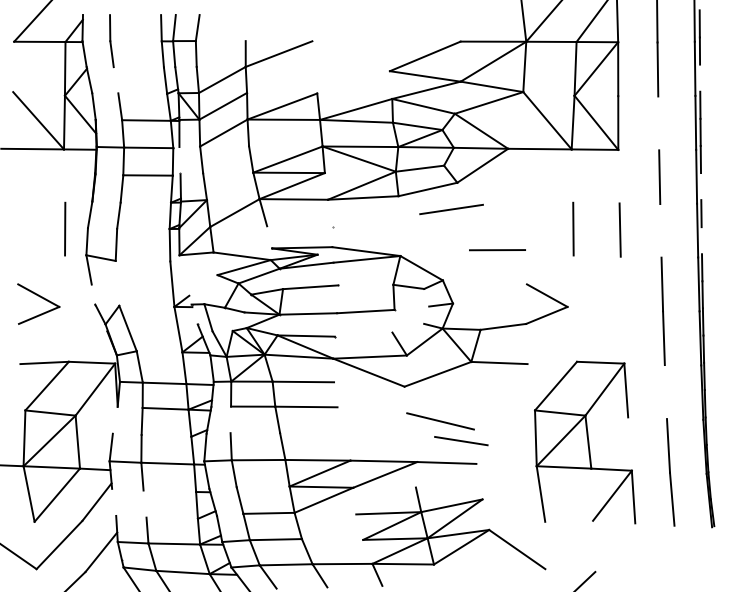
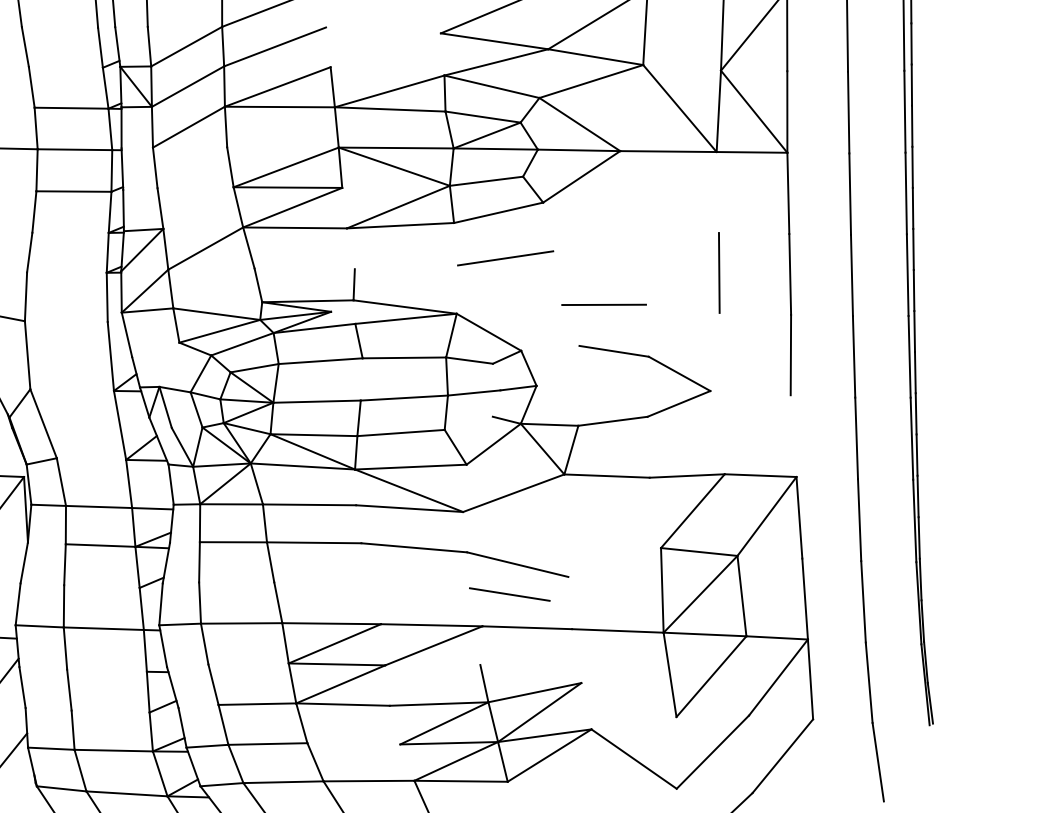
line: (700, 77) -> (912, 42), added
line: (280, 79) -> (274, 45), added
line: (115, 80) -> (24, 47), added
line: (658, 123) -> (848, 112), added
line: (179, 160) -> (121, 168), added
line: (618, 176) -> (787, 193), added
line: (701, 186) -> (913, 208), added
line: (451, 209) -> (505, 258), moved
line: (660, 230) -> (851, 275), added
line: (701, 240) -> (913, 290), added
line: (182, 269) -> (126, 334), added
line: (503, 280) -> (613, 350), added
line: (117, 282) -> (27, 353), added
line: (620, 282) -> (790, 353), added
line: (365, 284) -> (403, 356), added
line: (411, 307) -> (473, 391), added
line: (363, 334) -> (400, 432), added
line: (552, 362) -> (687, 475), added
line: (369, 384) -> (409, 508), added
line: (665, 392) -> (858, 520), added
line: (372, 410) -> (414, 548), added
line: (230, 419) -> (199, 561), added
line: (114, 420) -> (23, 563), added
line: (461, 441) -> (510, 595), moved
line: (629, 443) -> (804, 598), added
line: (506, 464) -> (617, 630), added
line: (568, 494) -> (711, 675), added
line: (114, 501) -> (23, 686), added
line: (144, 503) -> (68, 689), added
line: (325, 513) -> (343, 704), added
line: (569, 544) -> (713, 751), added
line: (615, 547) -> (783, 755), added
line: (677, 551) -> (877, 762), added

